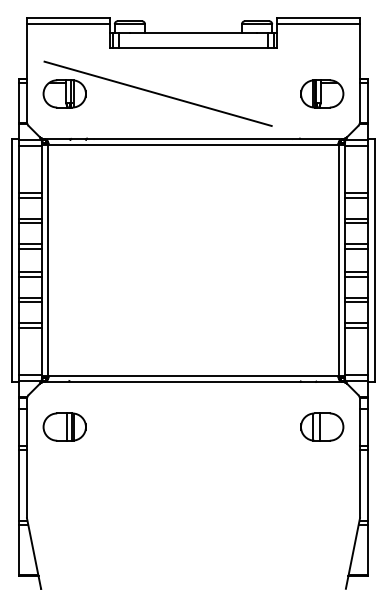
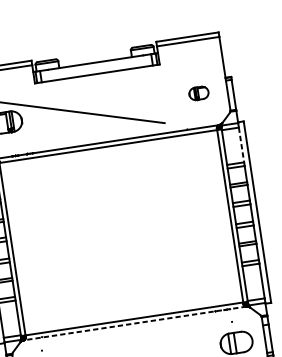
part: (322, 93) -> (199, 93), size x0.6
line: (367, 170) -> (241, 145), solid -> dashed
line: (193, 381) -> (135, 323), solid -> dashed

